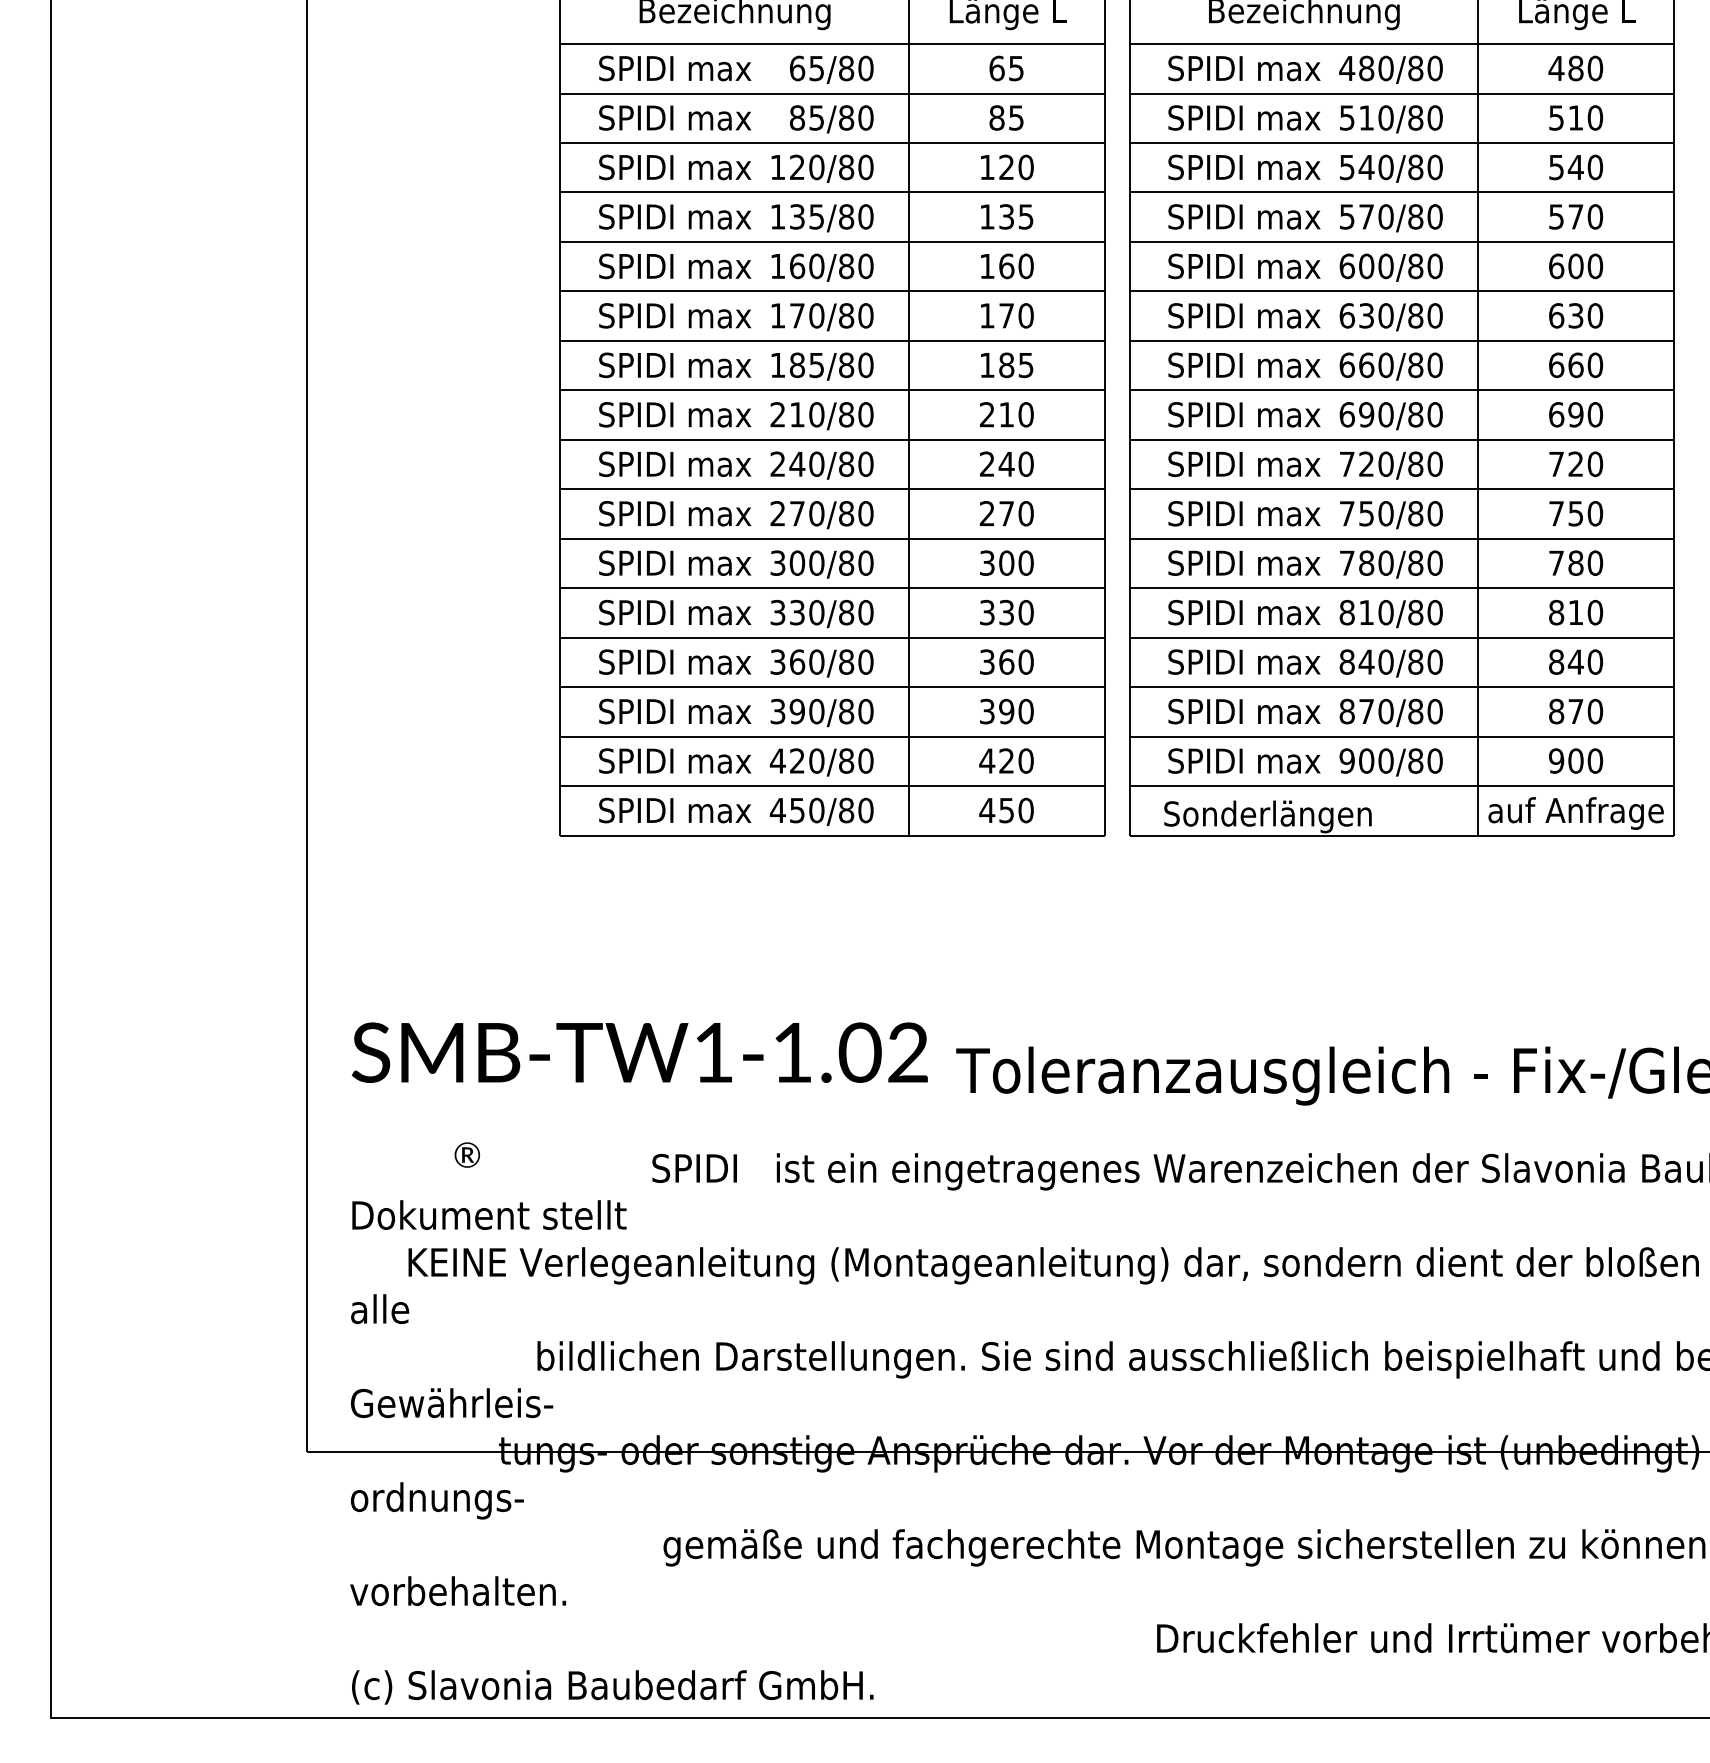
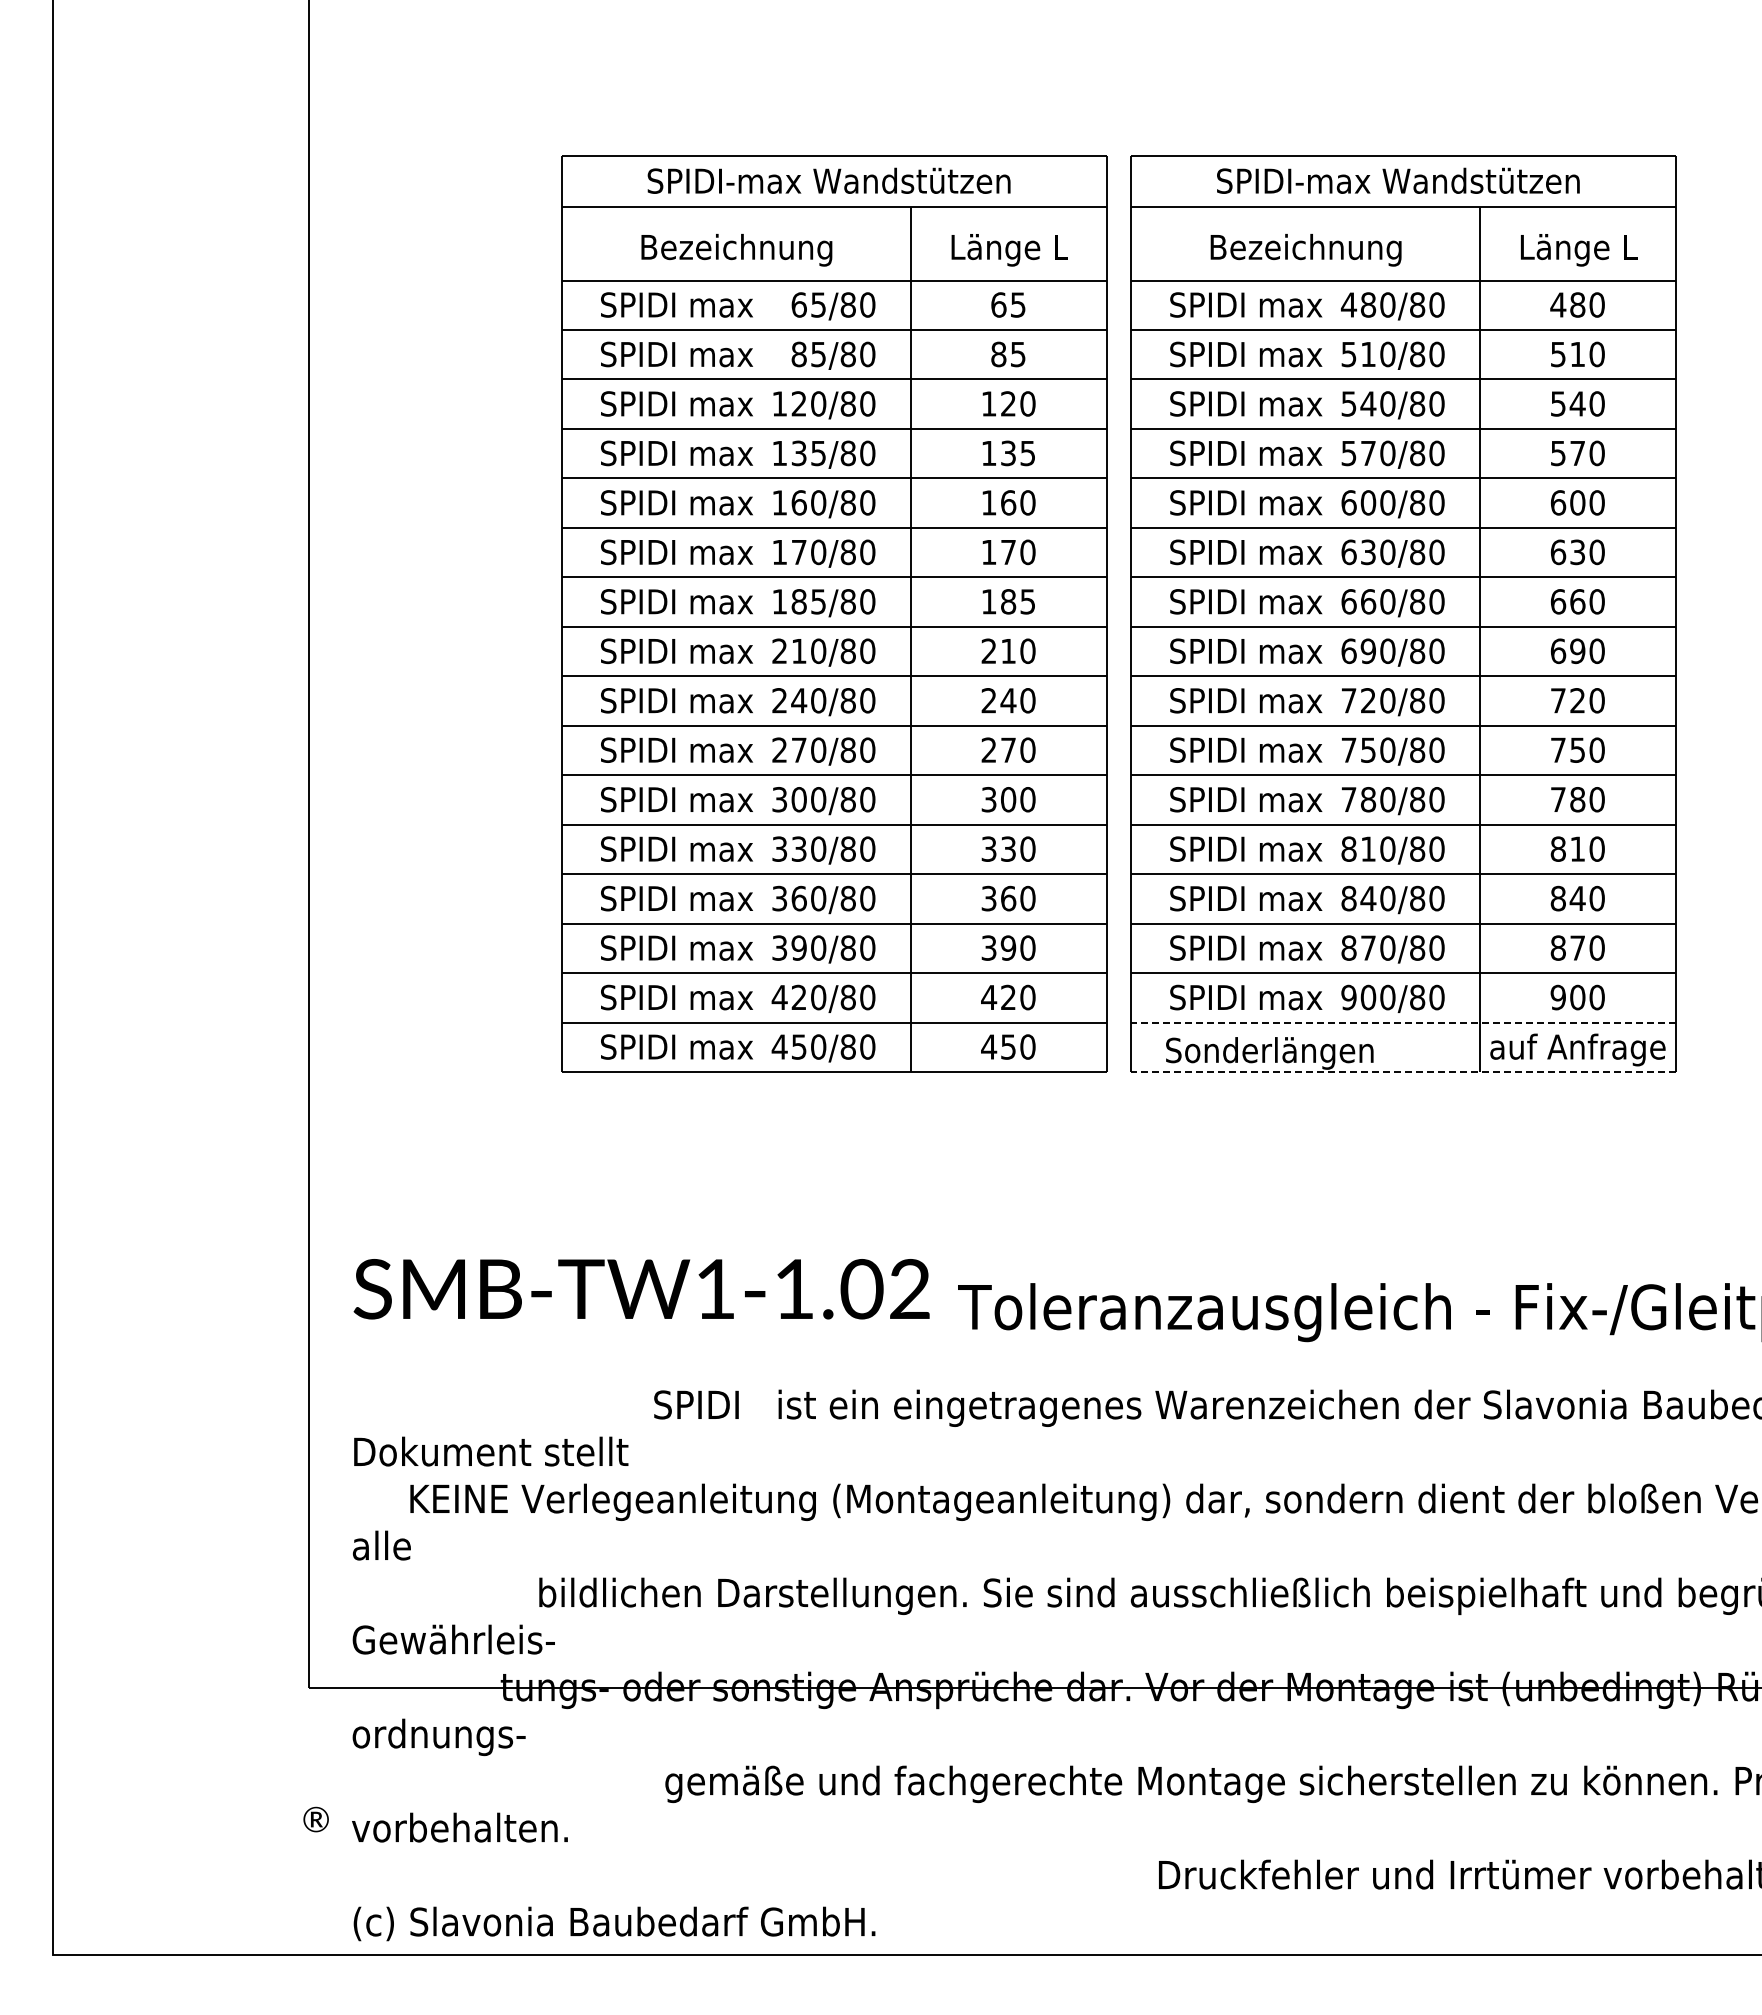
line: (1401, 786) -> (1403, 1022), solid -> dashed
line: (1401, 836) -> (1403, 1072), solid -> dashed
text: (466, 1155) -> (315, 1819), moved

